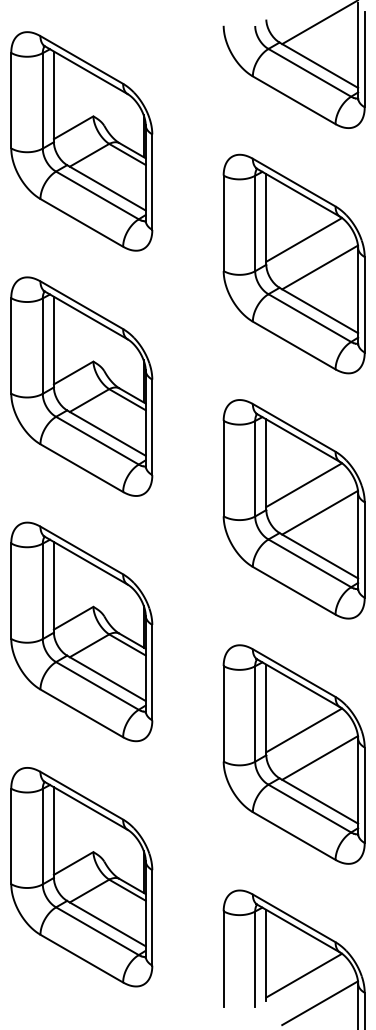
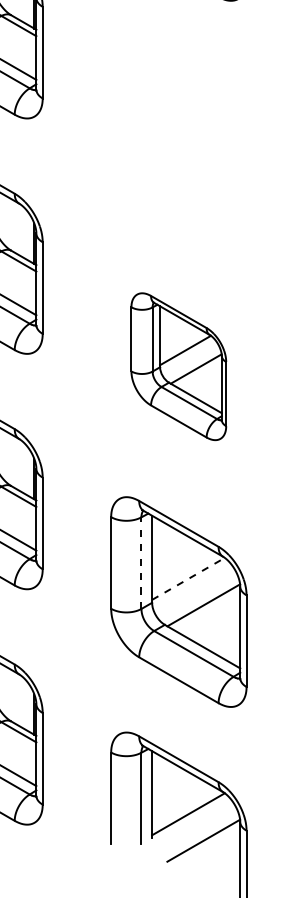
part: (293, 263) -> (178, 130), removed
part: (293, 509) -> (178, 366), size x0.7
line: (255, 714) -> (141, 563), solid -> dashed
line: (304, 730) -> (188, 578), solid -> dashed

